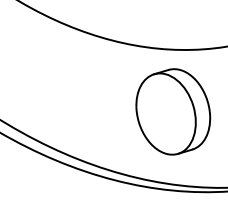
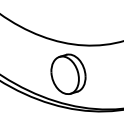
part: (173, 110) -> (68, 73), moved

